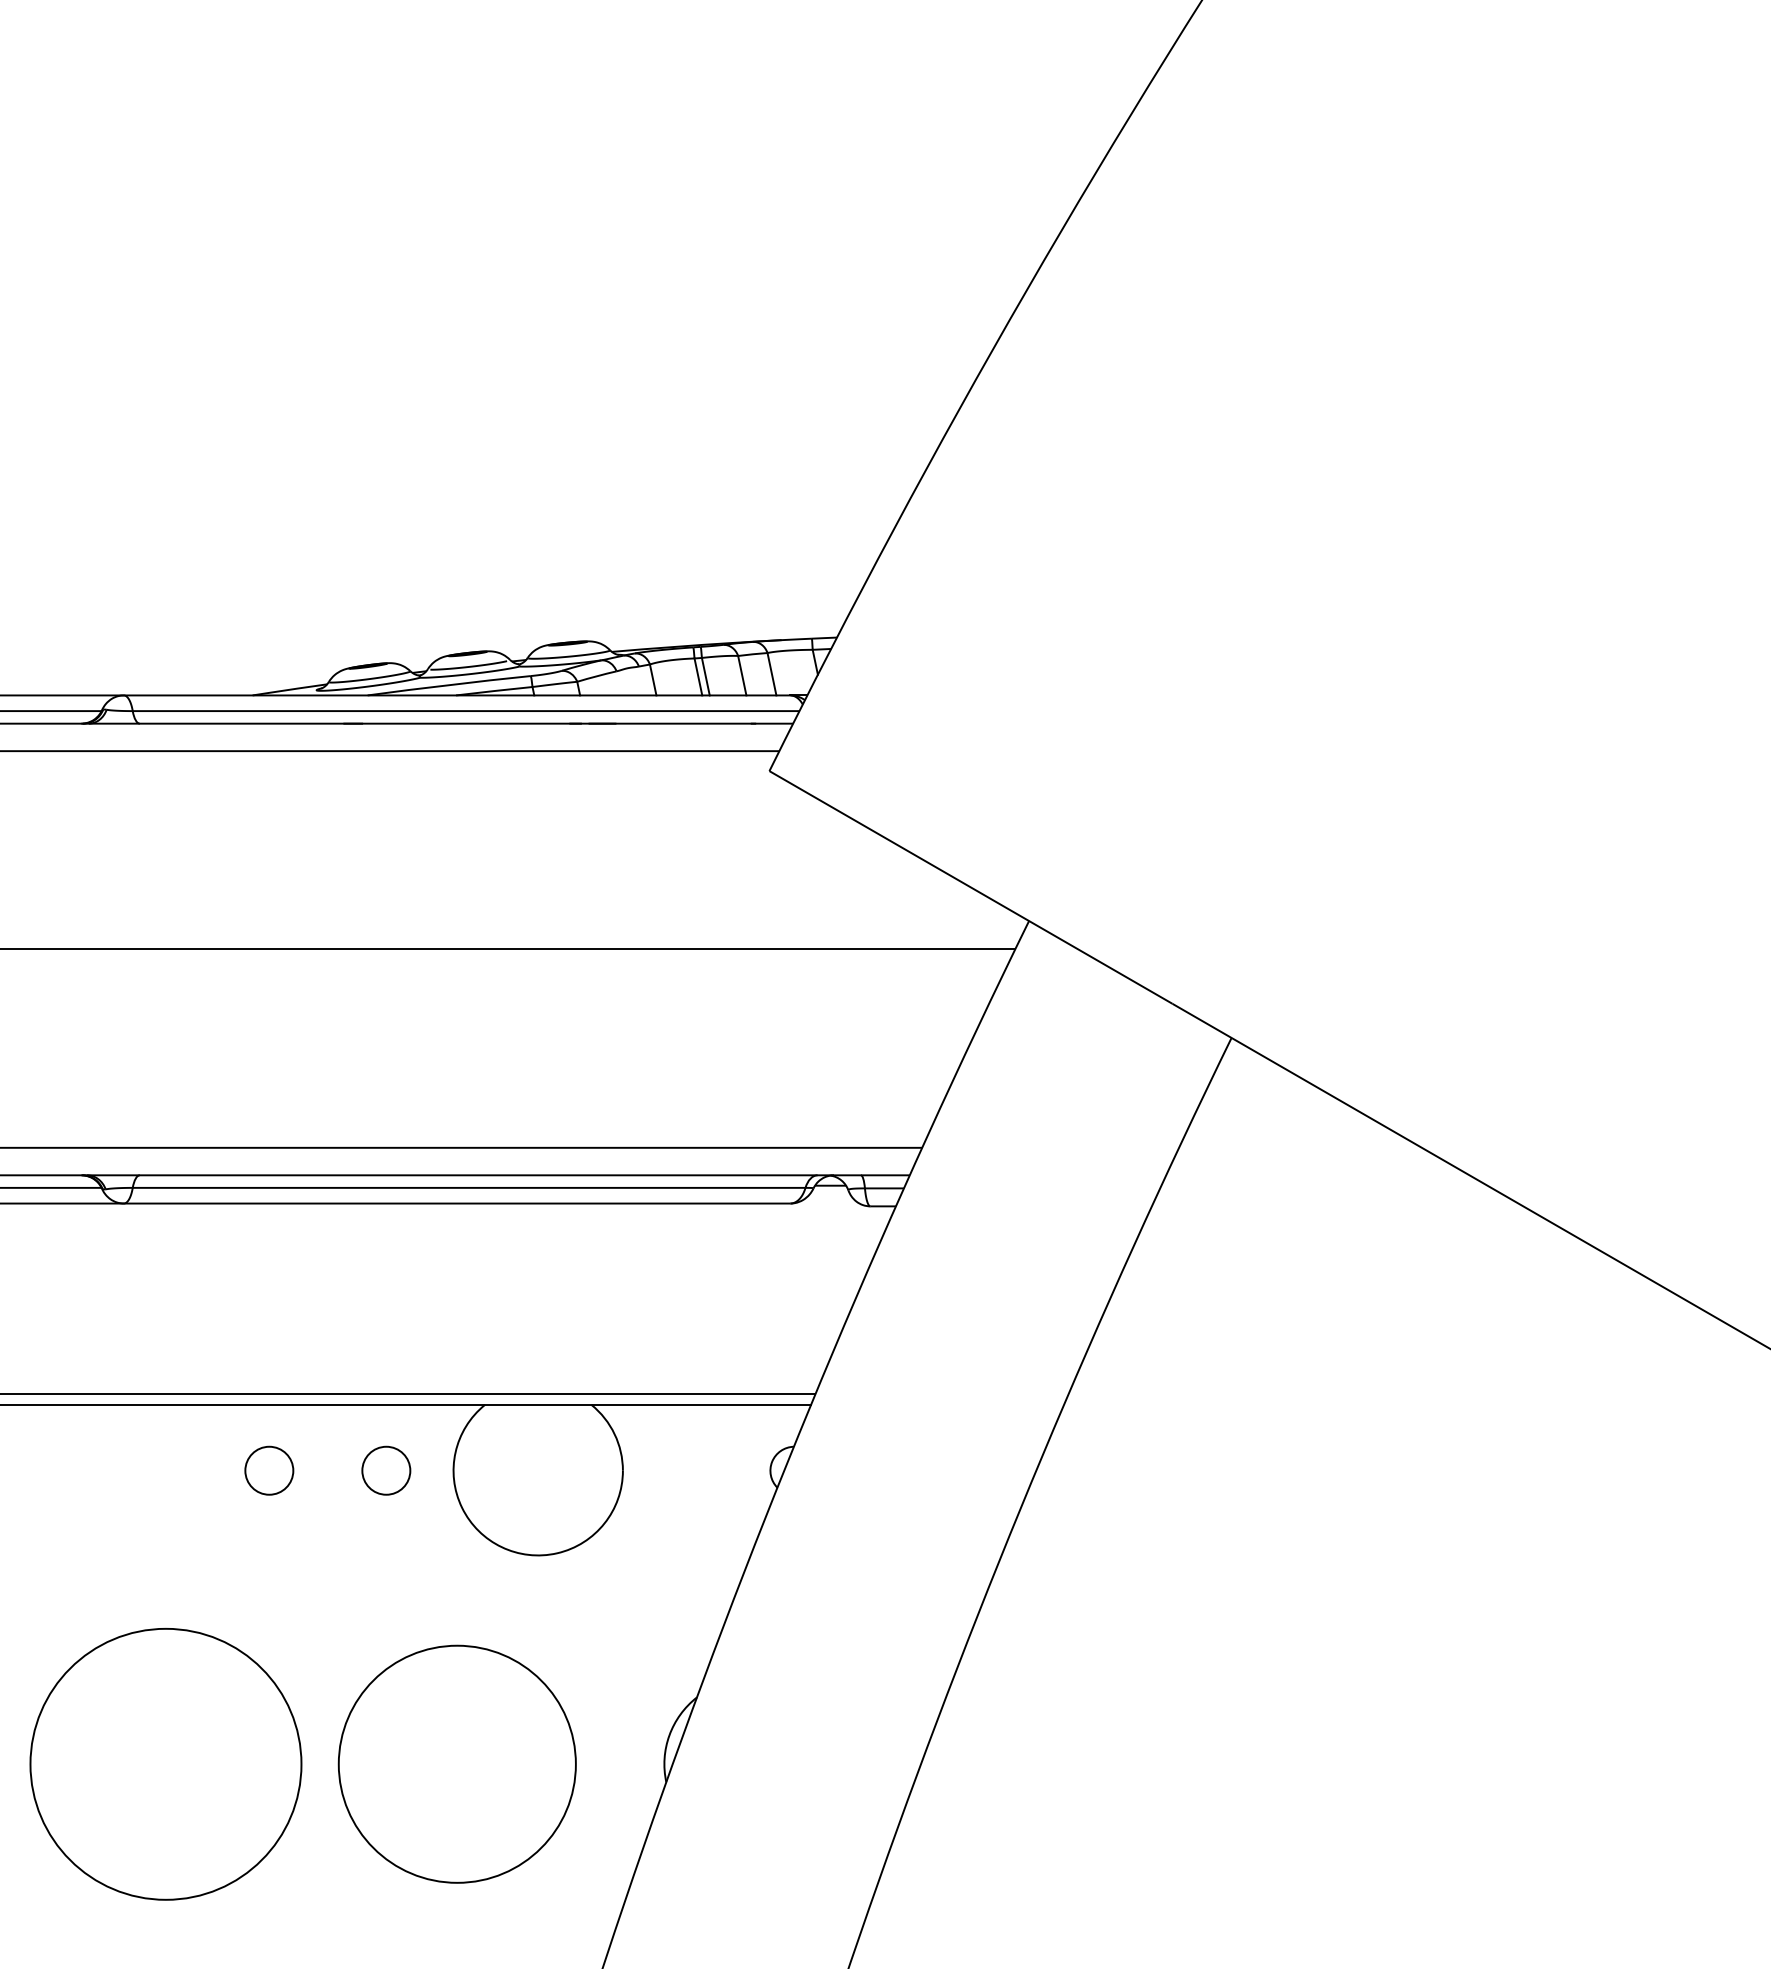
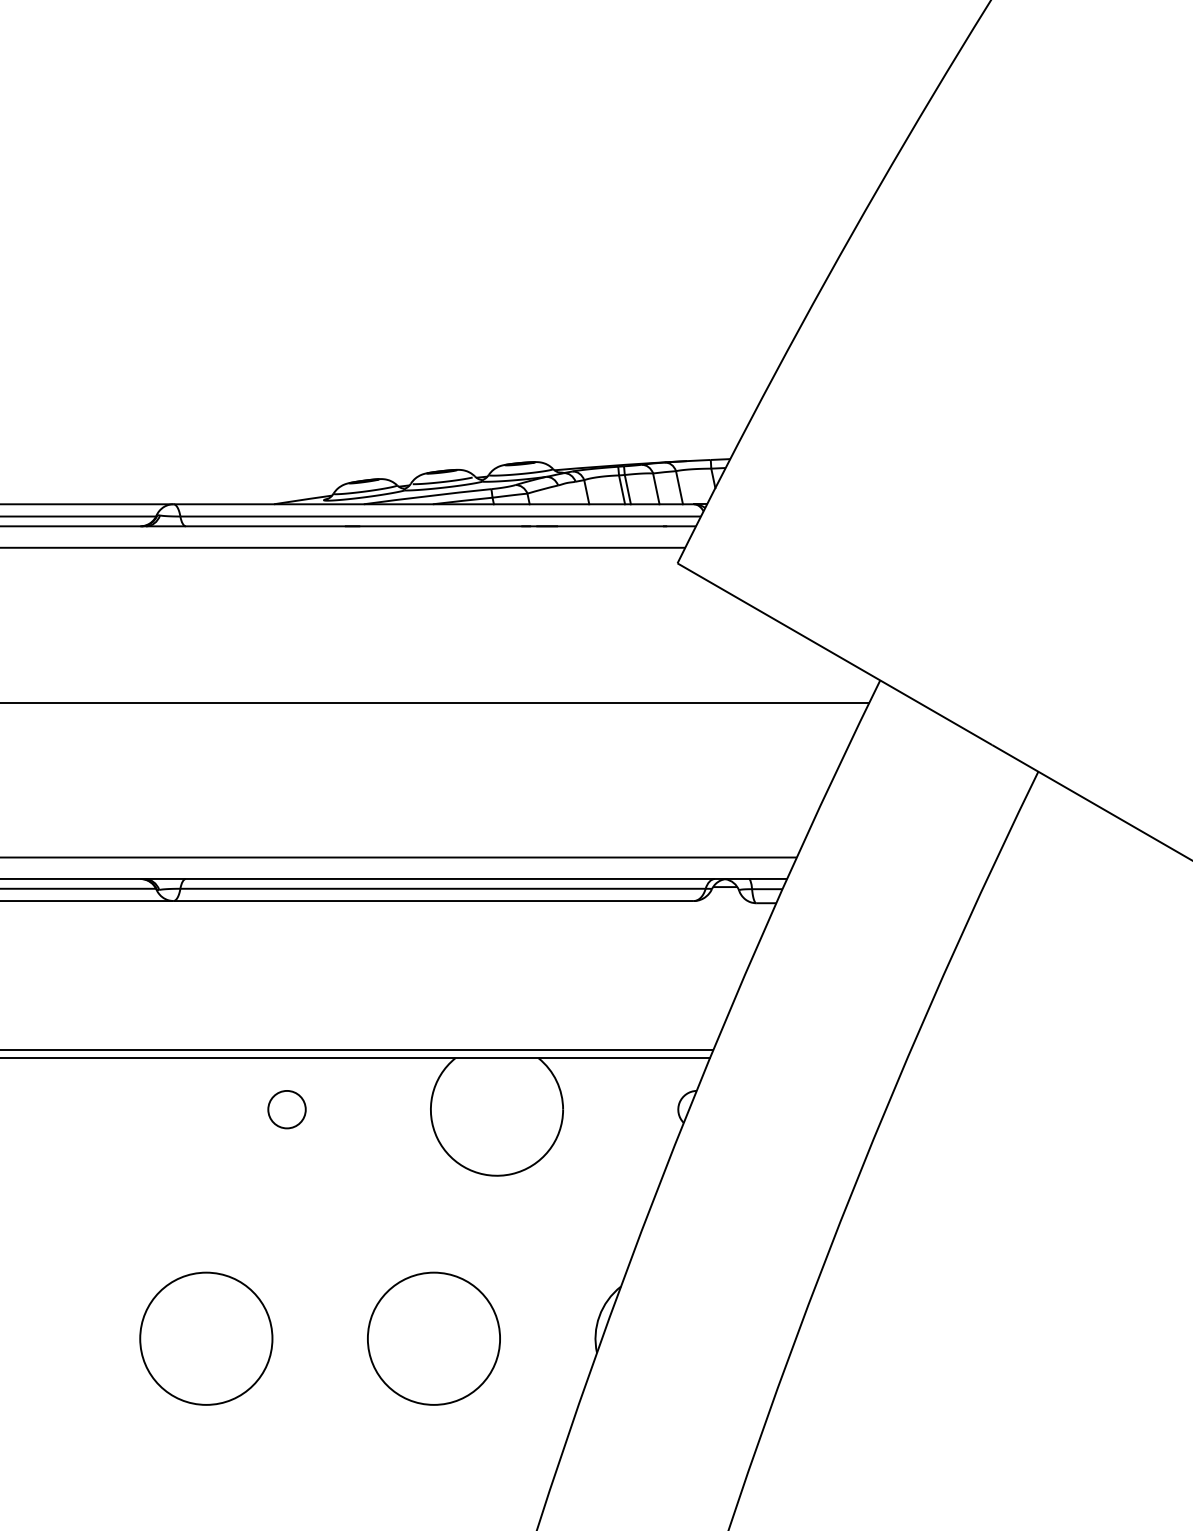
circle: (386, 1470) -> (378, 1109), removed
circle: (165, 1763) -> (205, 1338), size x0.62
circle: (457, 1763) -> (433, 1338), size x0.71

